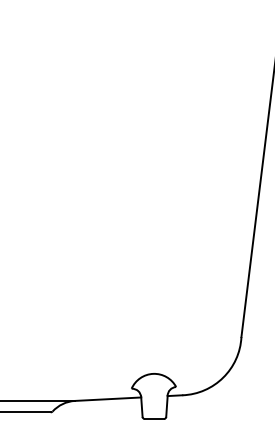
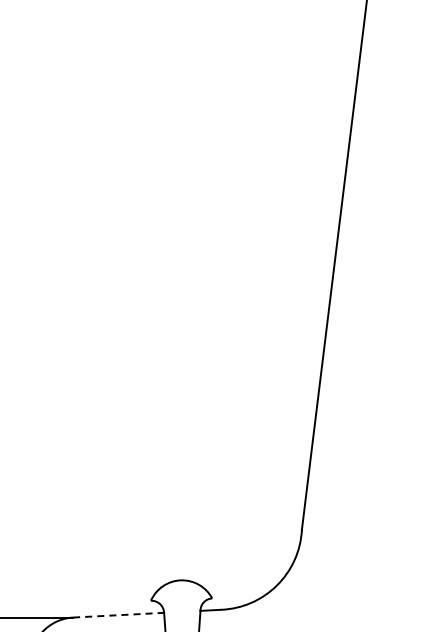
line: (108, 399) -> (118, 615), solid -> dashed

